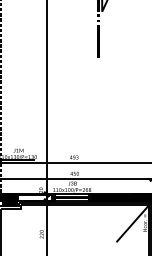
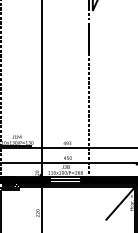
line: (98, 126) -> (89, 115), added
fill: (34, 197) -> (31, 179), added

